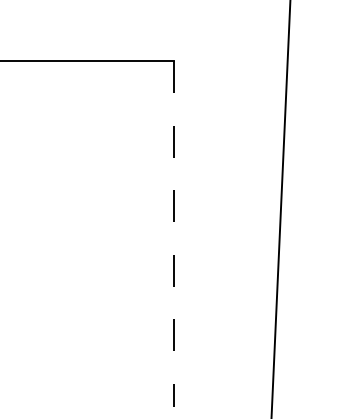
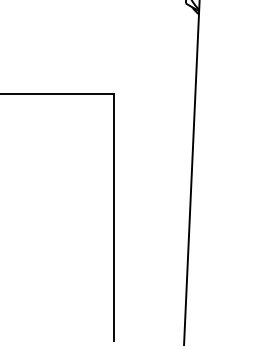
line: (174, 234) -> (114, 217), dashed -> solid

